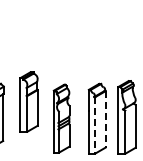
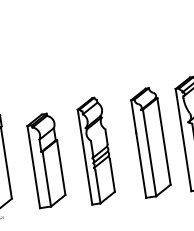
part: (28, 101) -> (45, 159), moved
line: (105, 119) -> (163, 141), dashed -> solid
line: (95, 125) -> (149, 153), dashed -> solid

